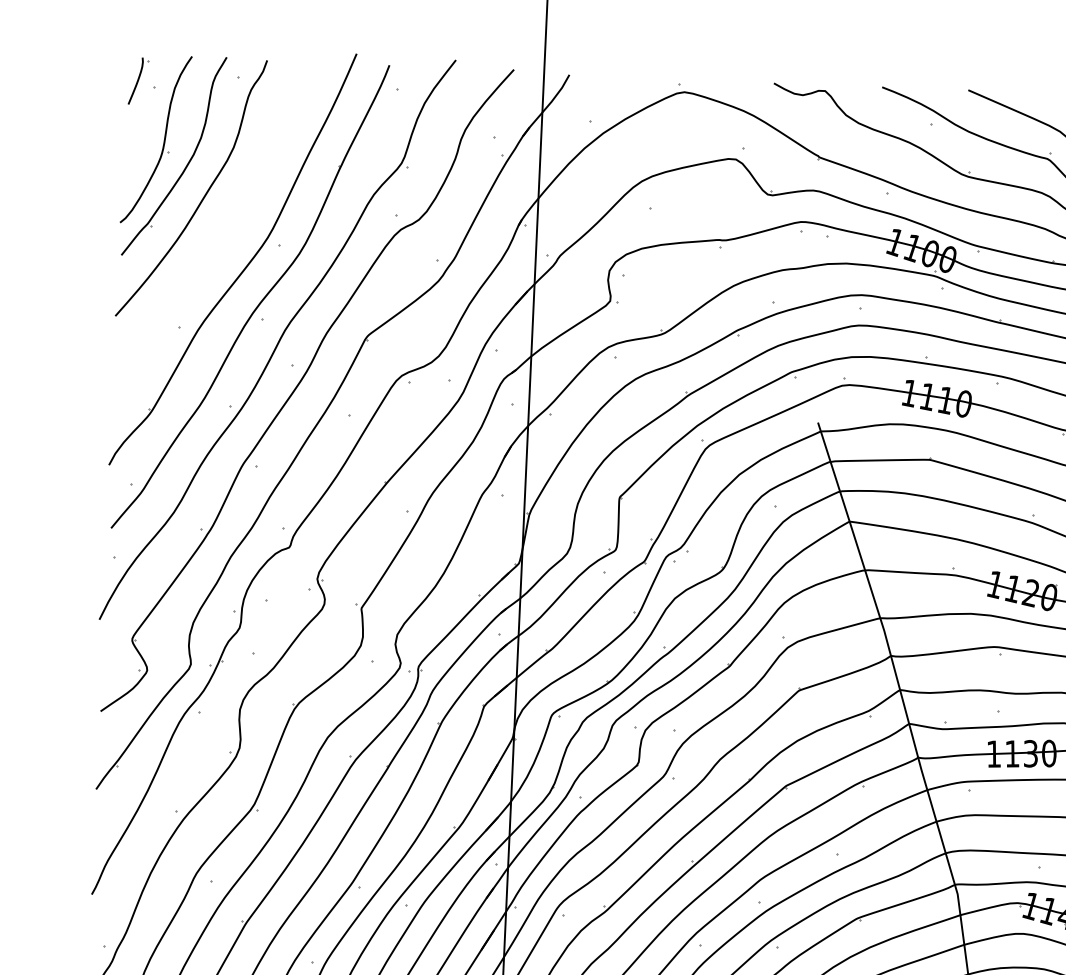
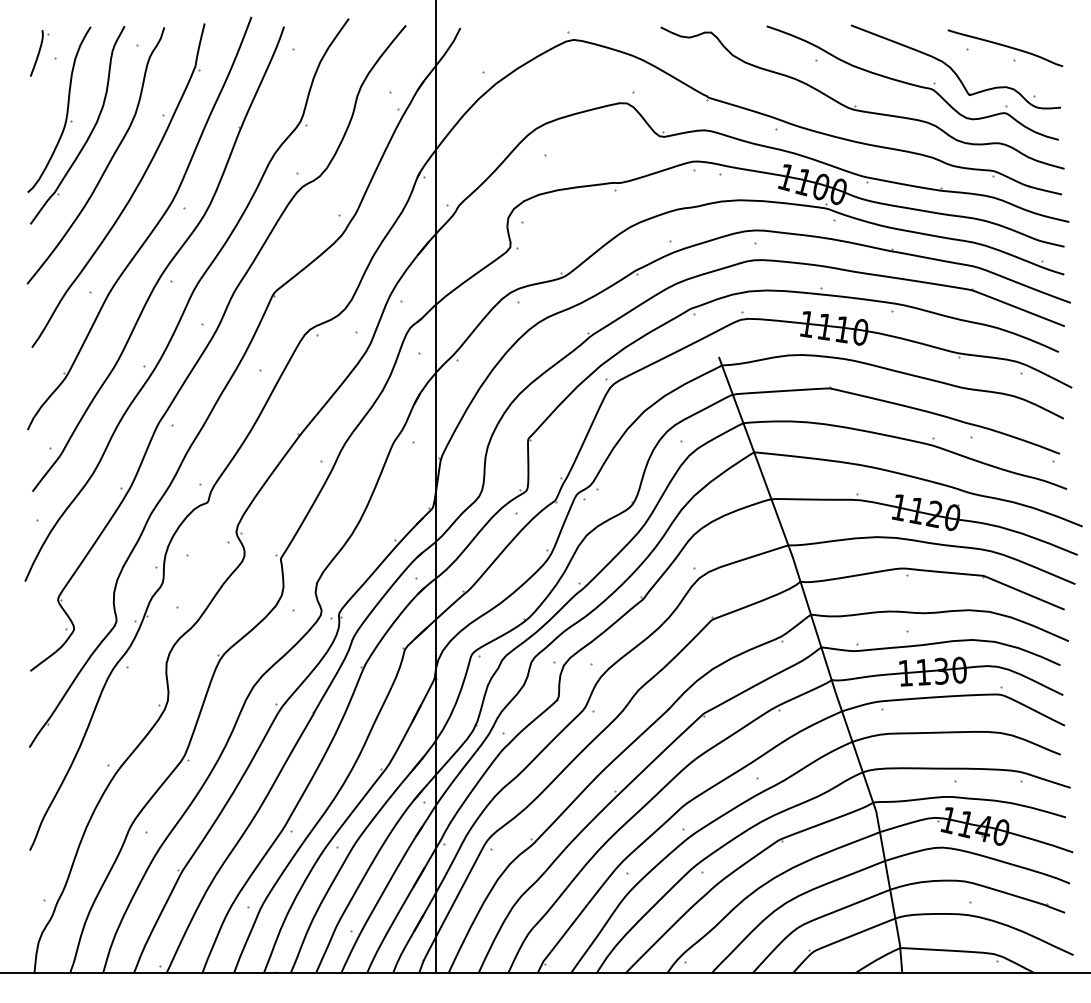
part: (225, 229) -> (131, 194), added

